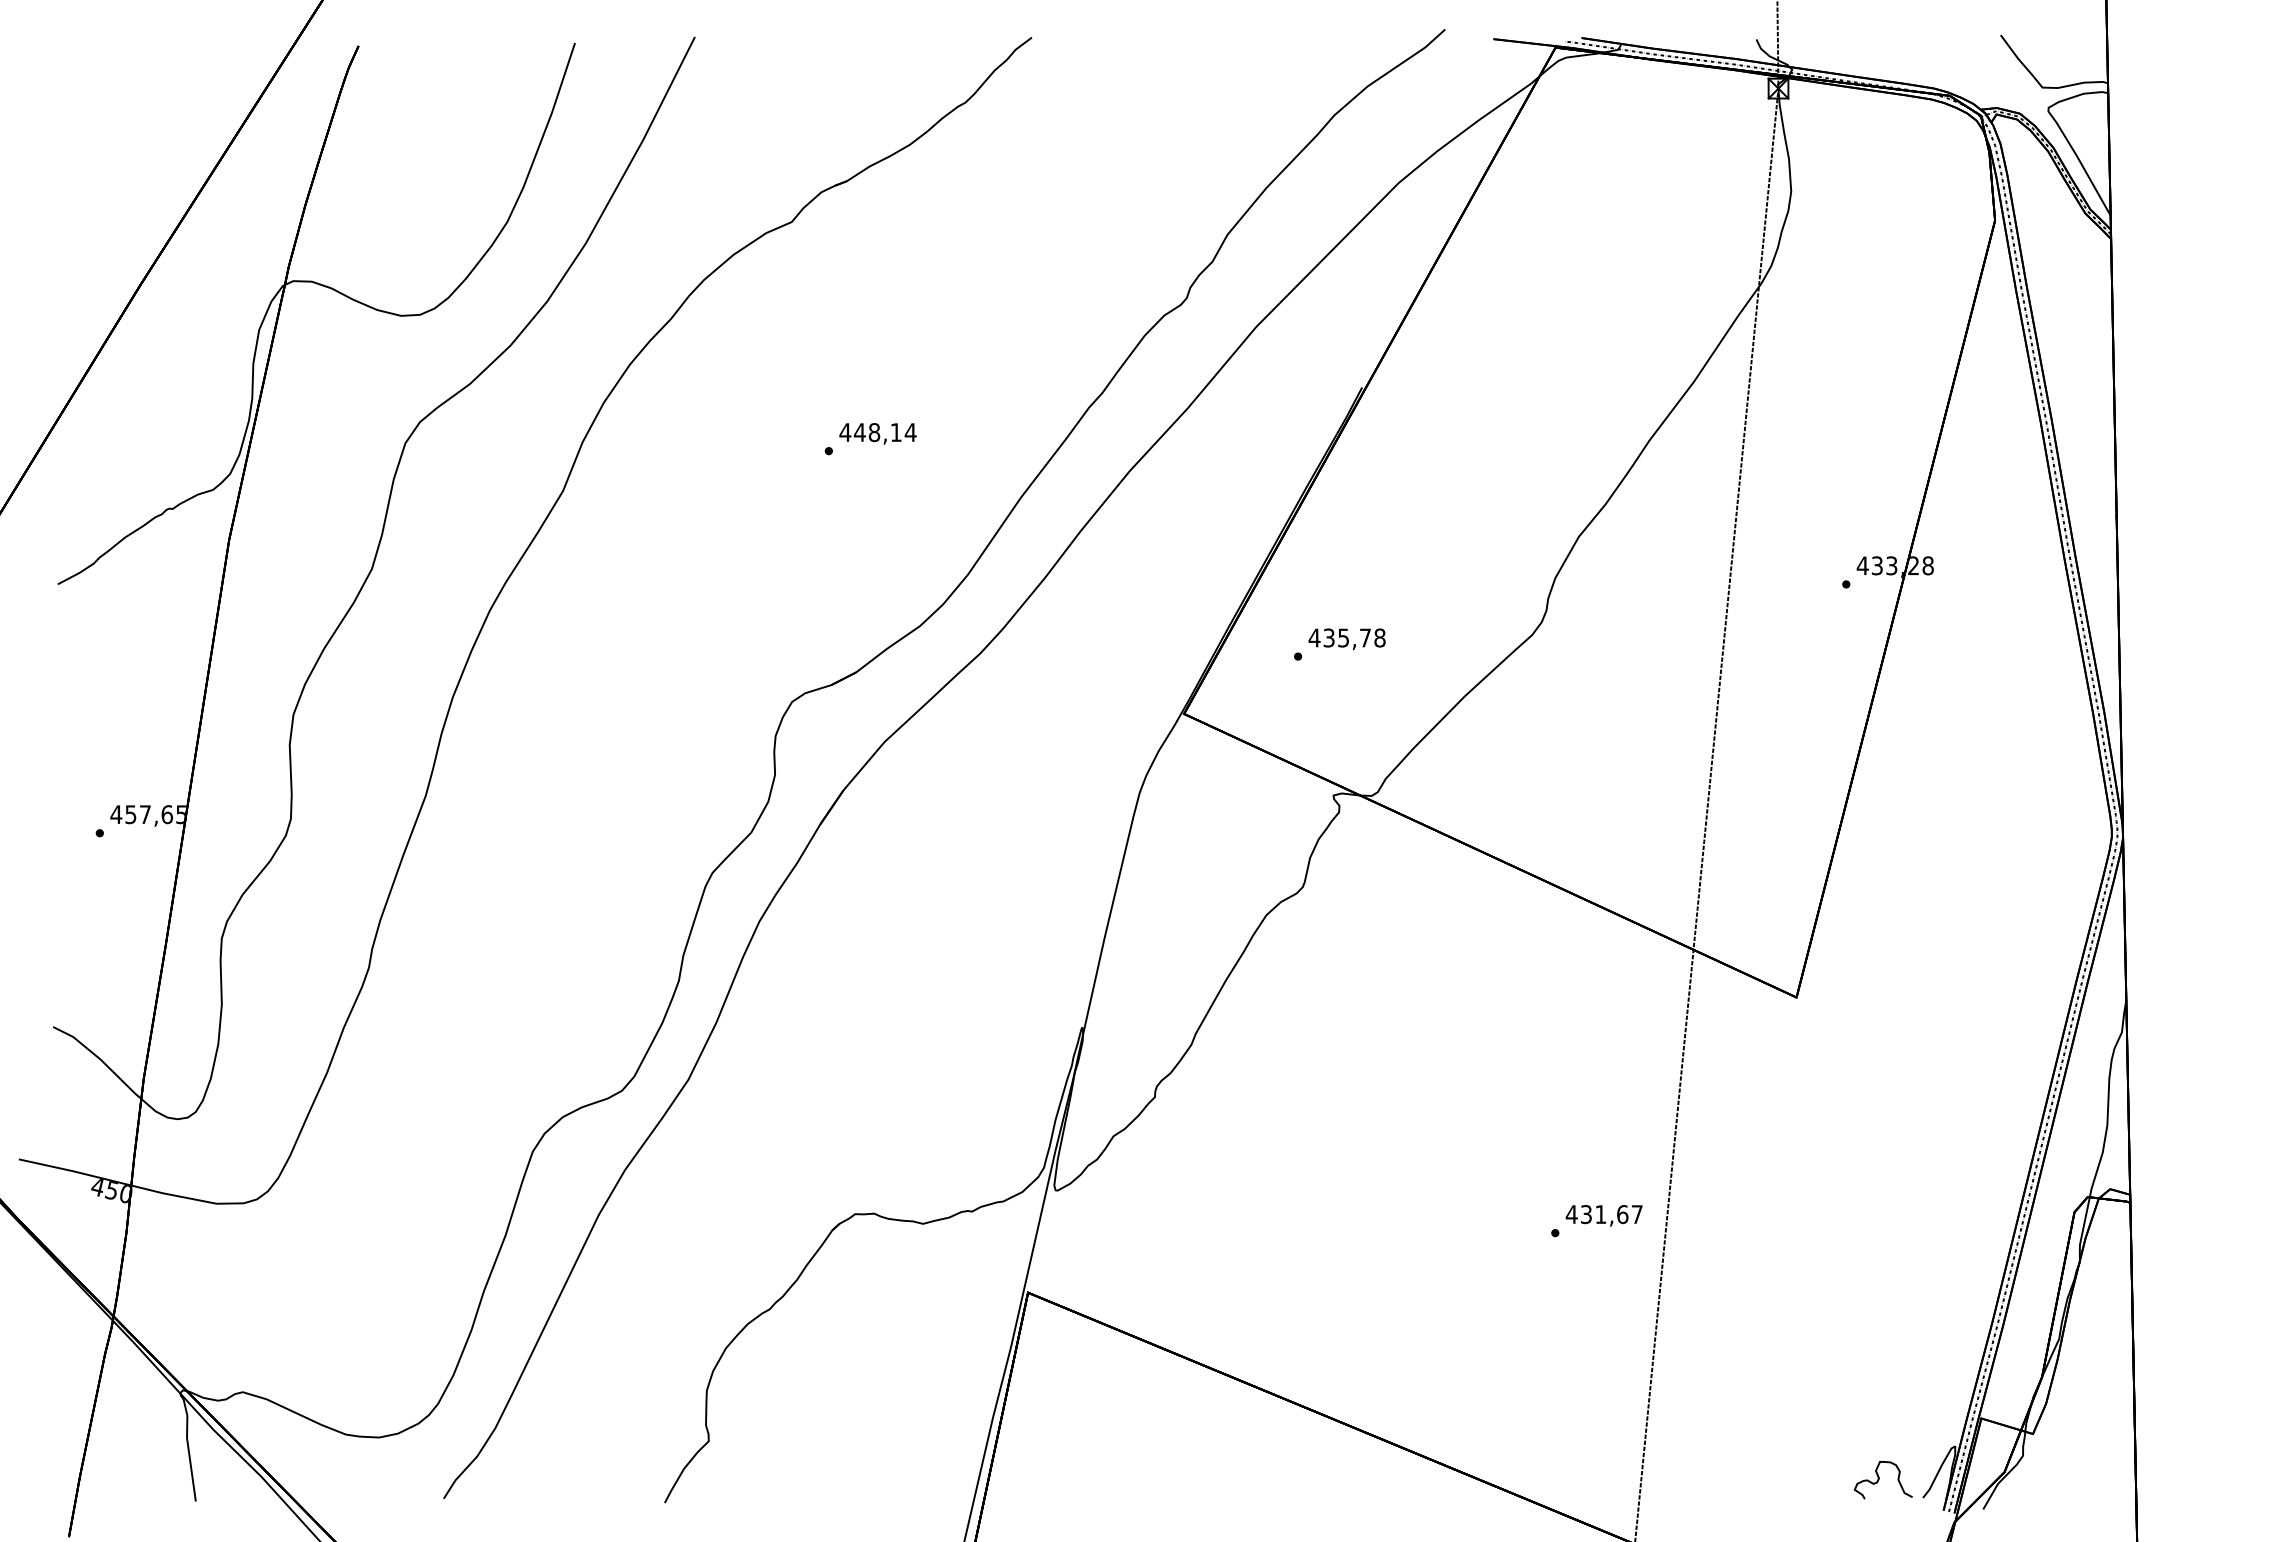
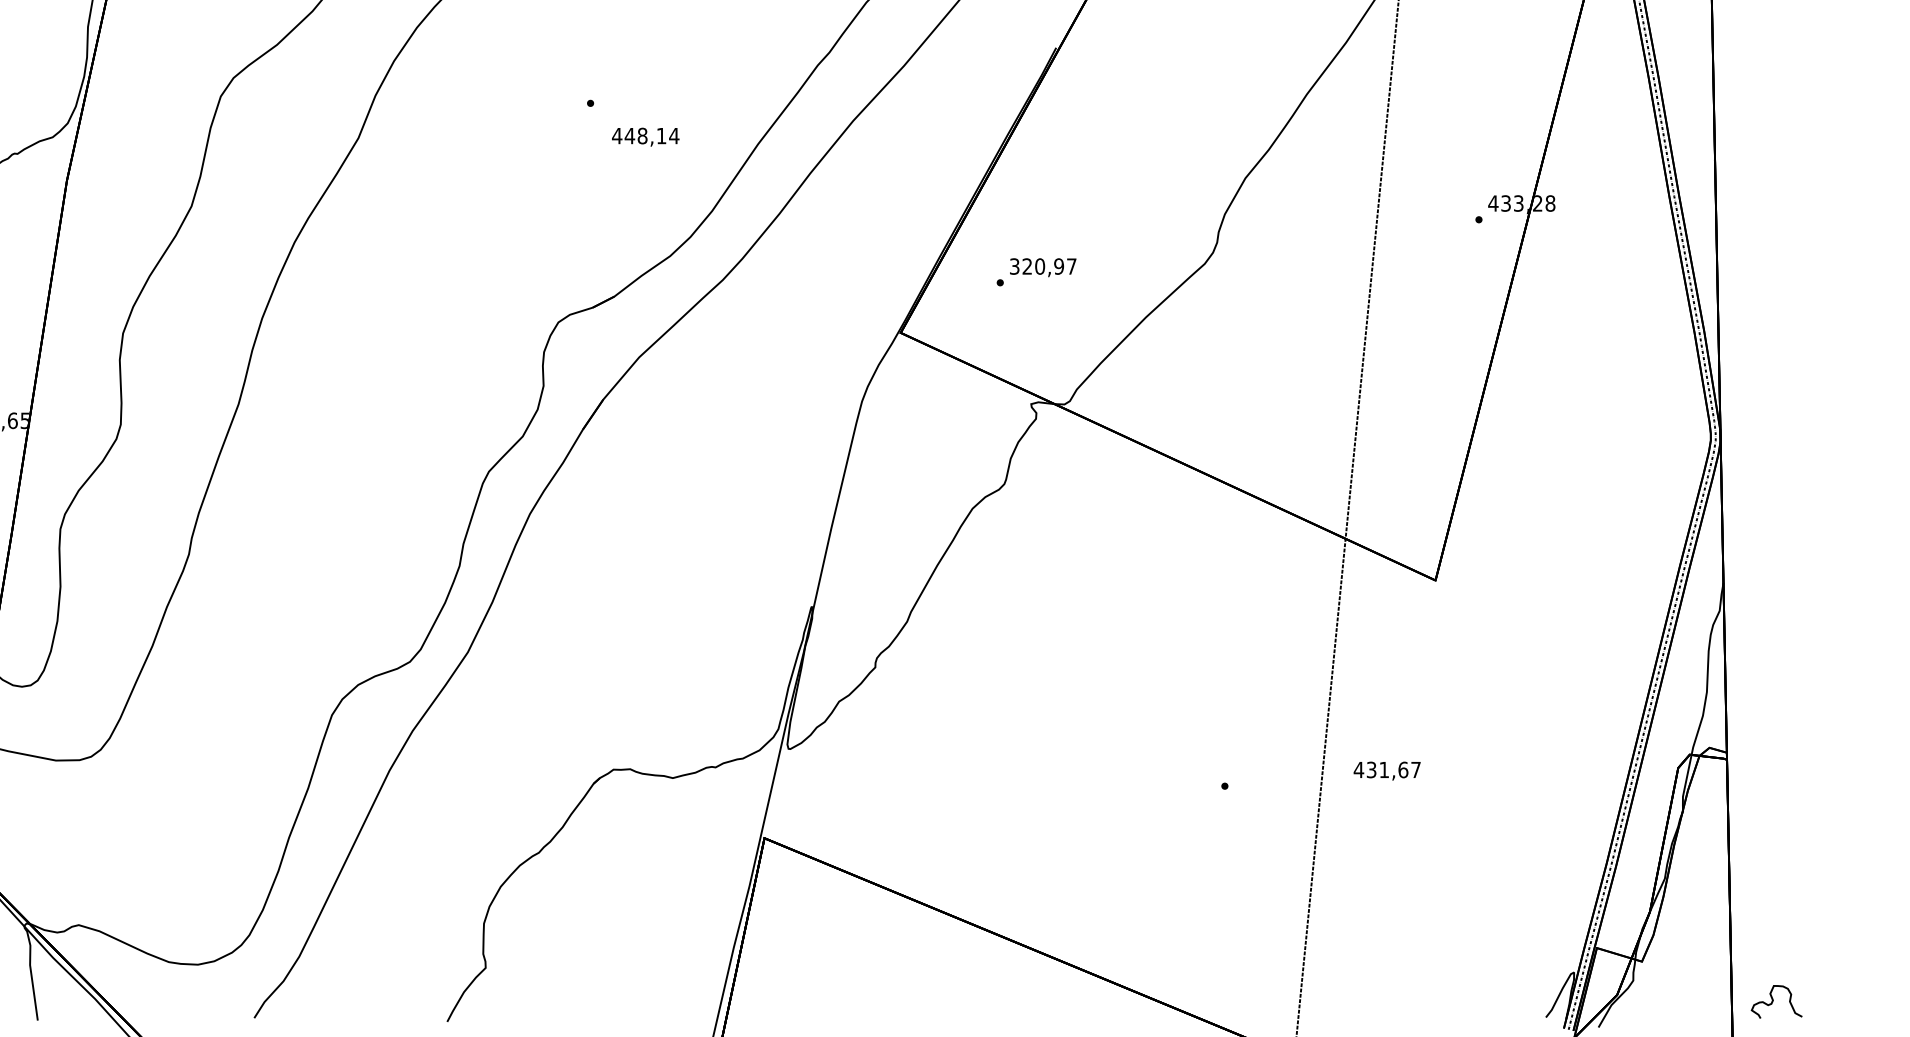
text: (877, 433) -> (645, 136), moved
text: (1346, 637) -> (1042, 266), 435,78 -> 320,97
text: (1603, 1215) -> (1386, 770), moved
curve: (1879, 1480) -> (1773, 1002), moved

